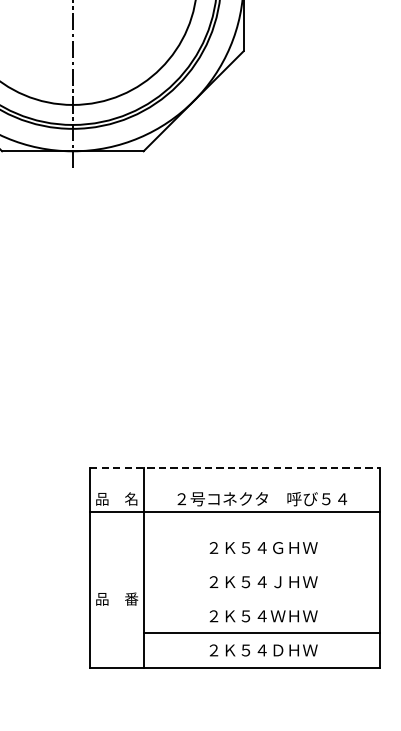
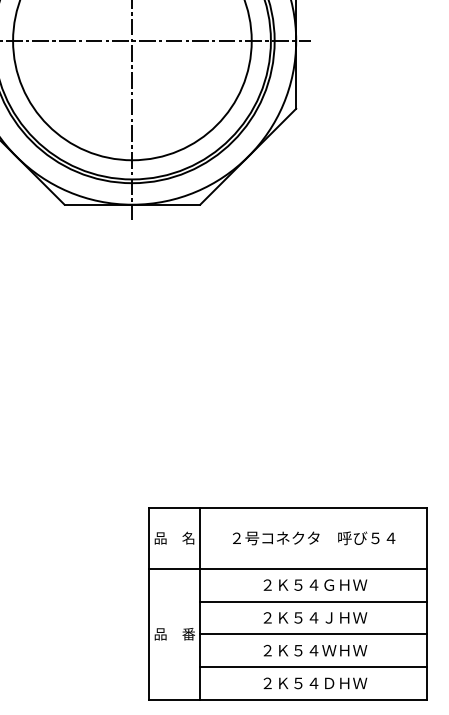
line: (235, 467) -> (288, 507), dashed -> solid
line: (234, 511) -> (287, 568), moved
line: (261, 565) -> (313, 601), added
line: (261, 599) -> (313, 634), added

